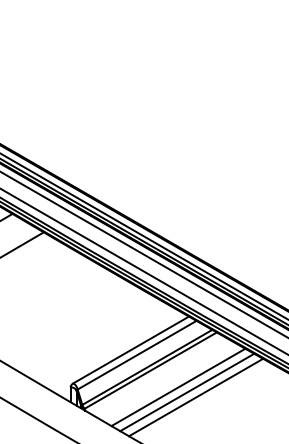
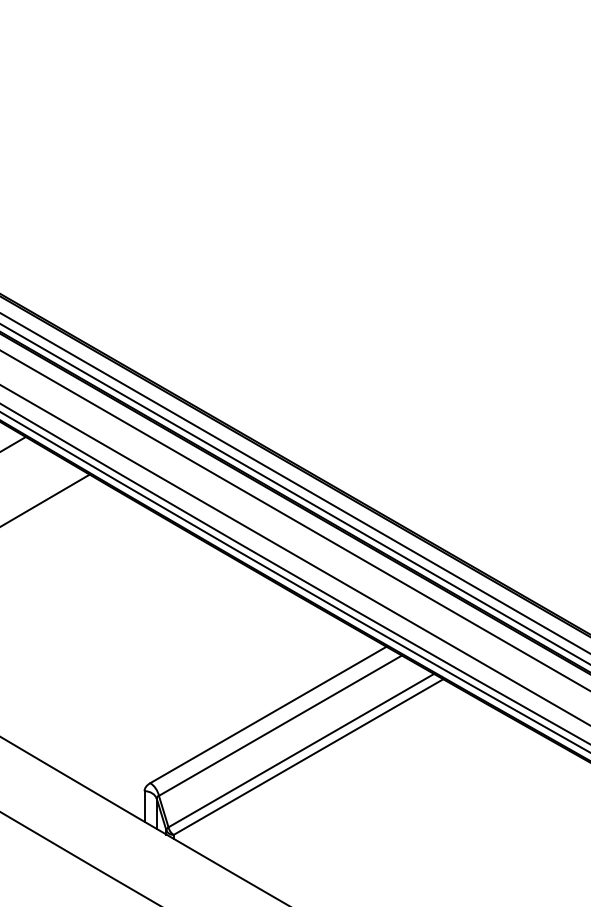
line: (178, 387) -> (364, 791), removed
line: (187, 392) -> (383, 801), removed
line: (196, 397) -> (401, 812), removed

